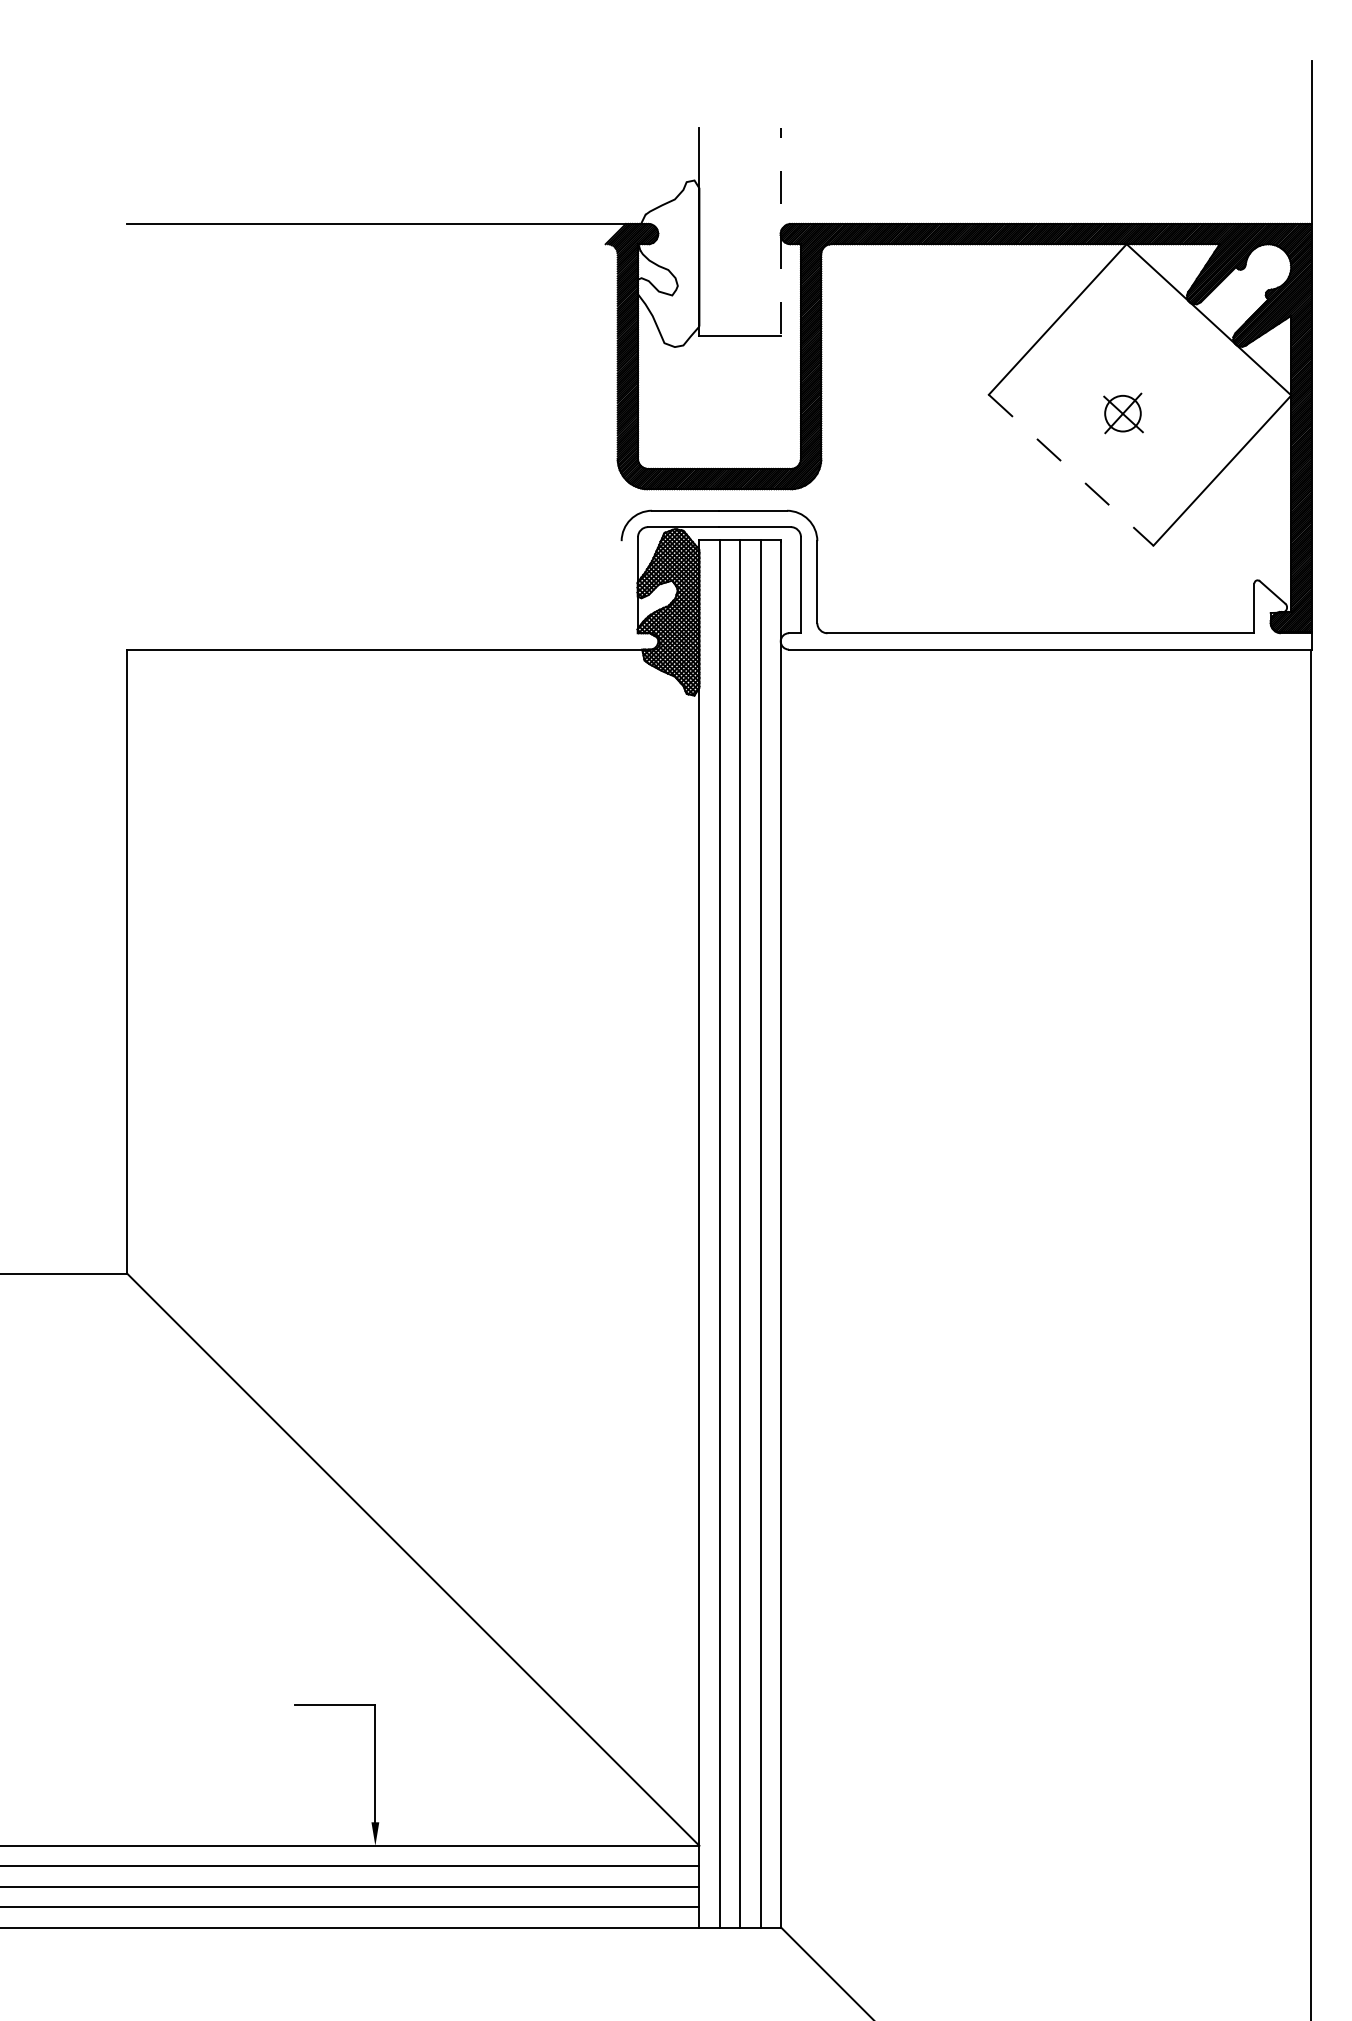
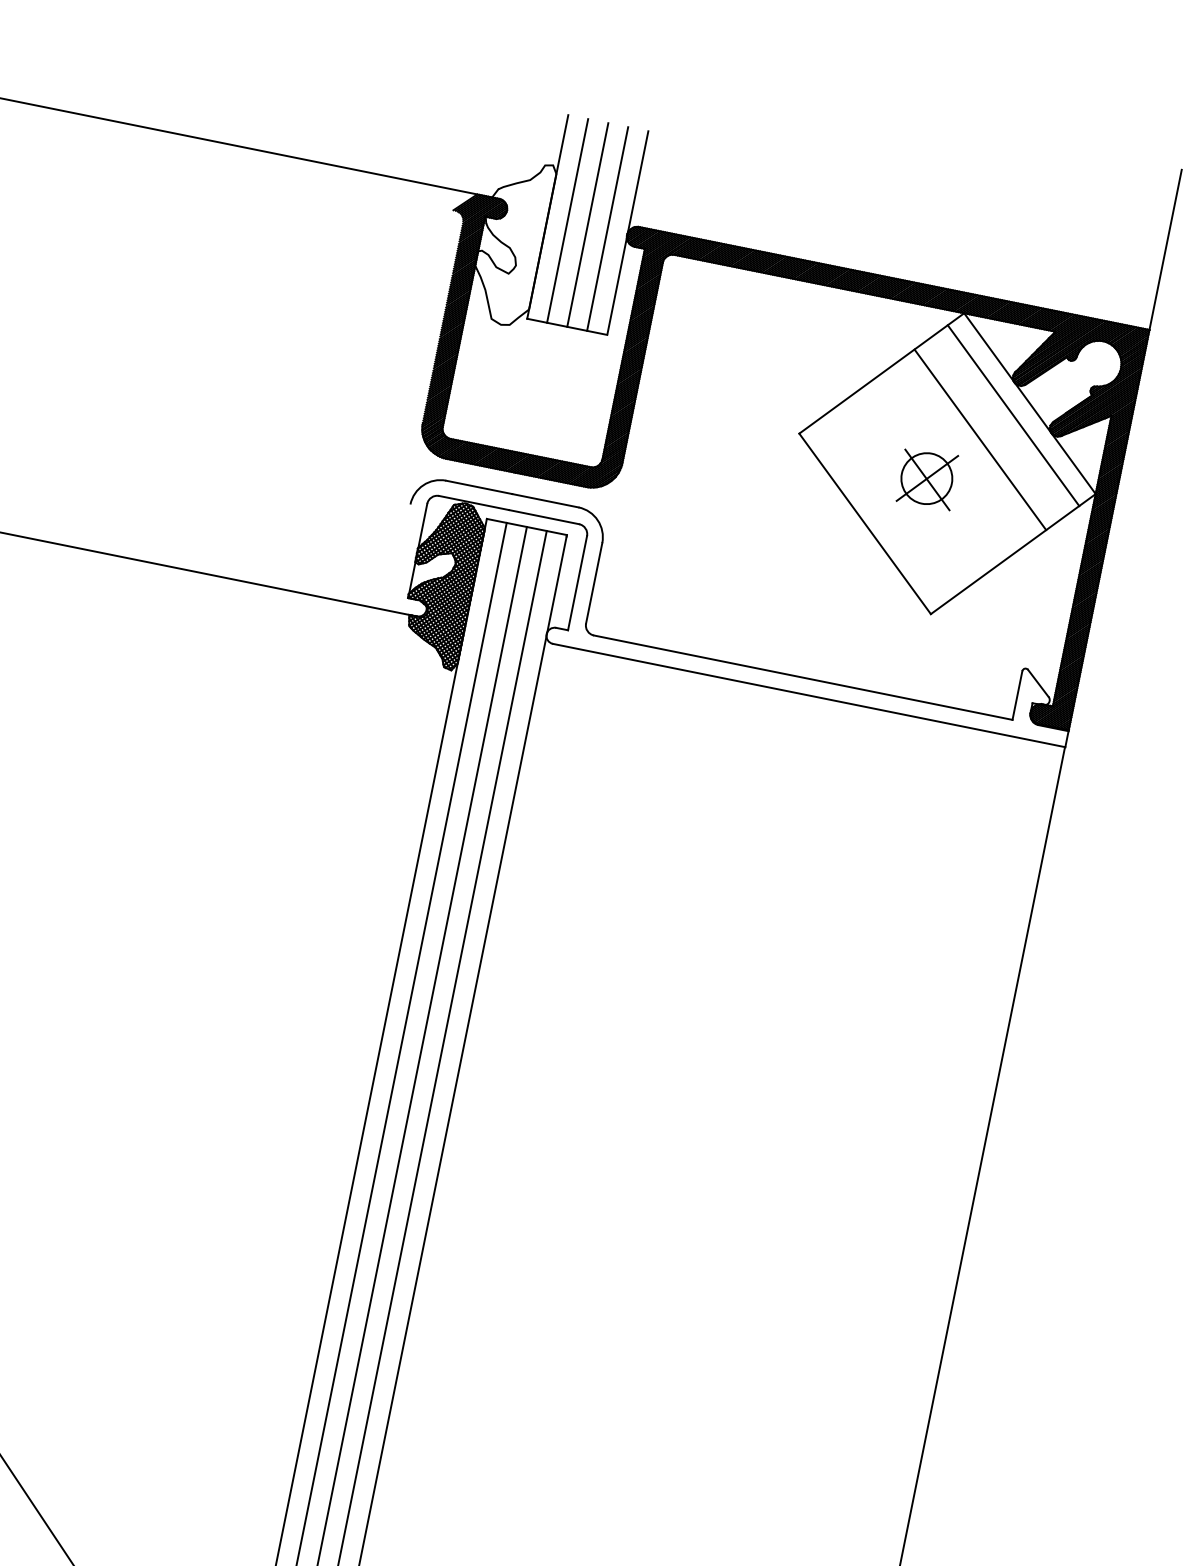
line: (781, 230) -> (628, 231), dashed -> solid
line: (719, 232) -> (567, 221), added
line: (740, 232) -> (587, 225), added
line: (760, 232) -> (607, 229), added
line: (1194, 334) -> (1012, 415), added
line: (1167, 364) -> (980, 439), added
part: (1123, 413) -> (927, 478), size x1.43
line: (1071, 470) -> (865, 524), dashed -> solid

